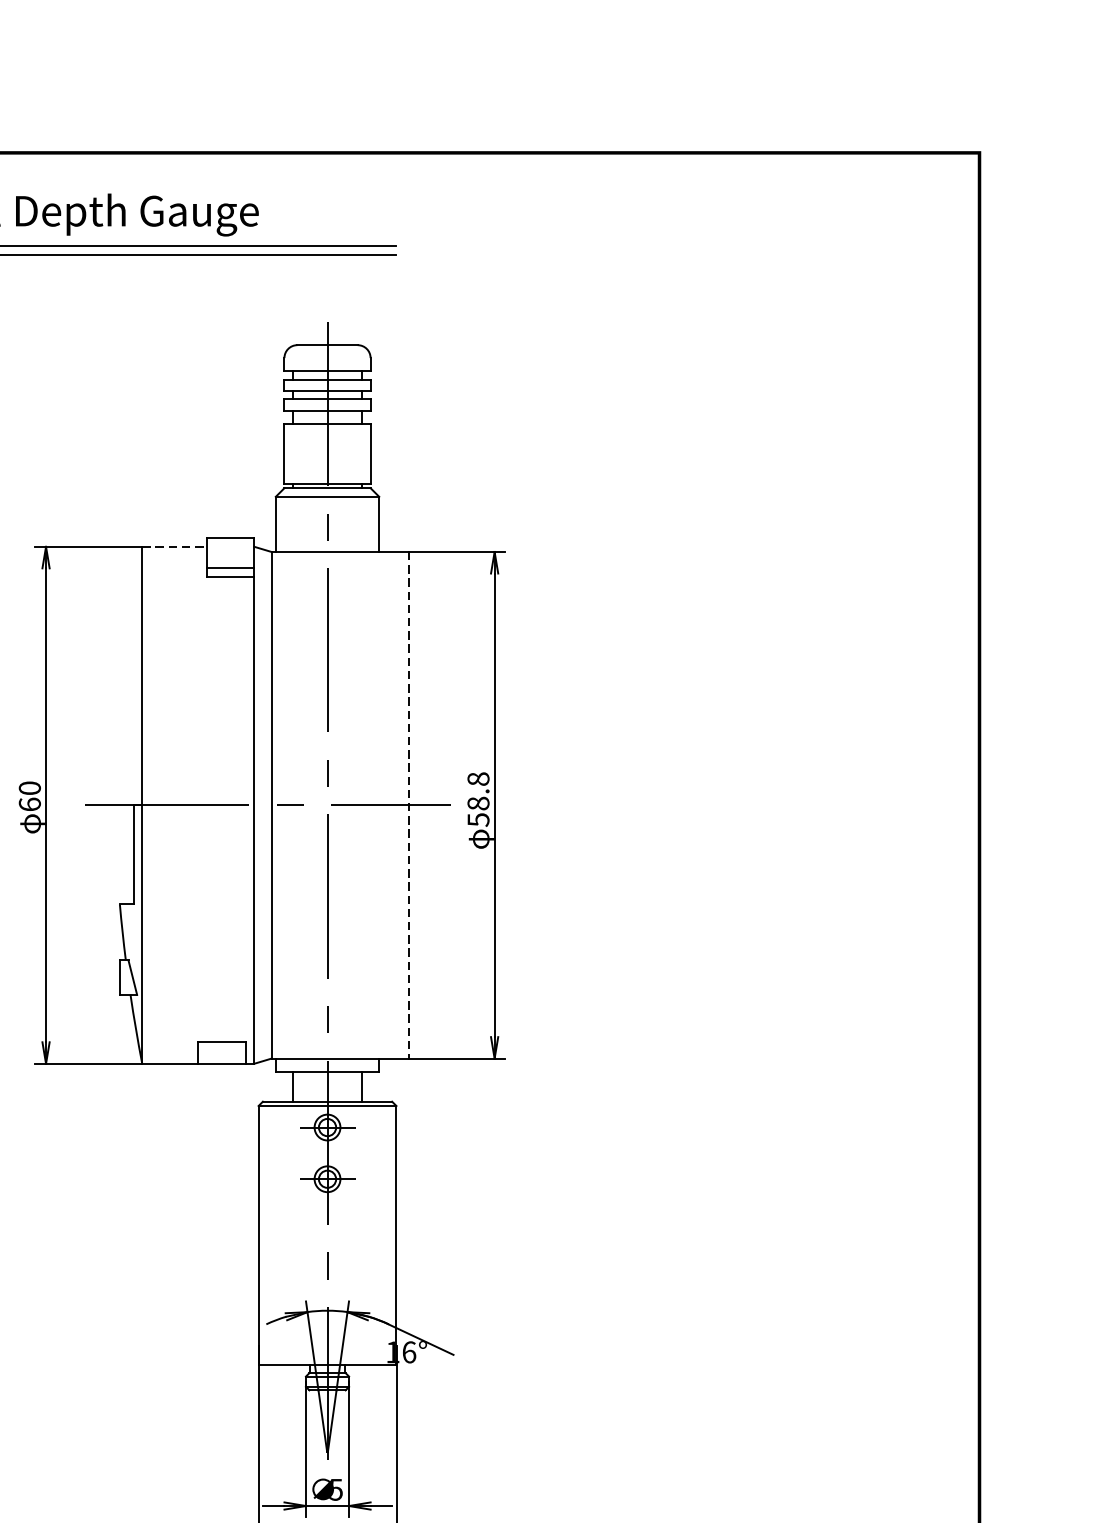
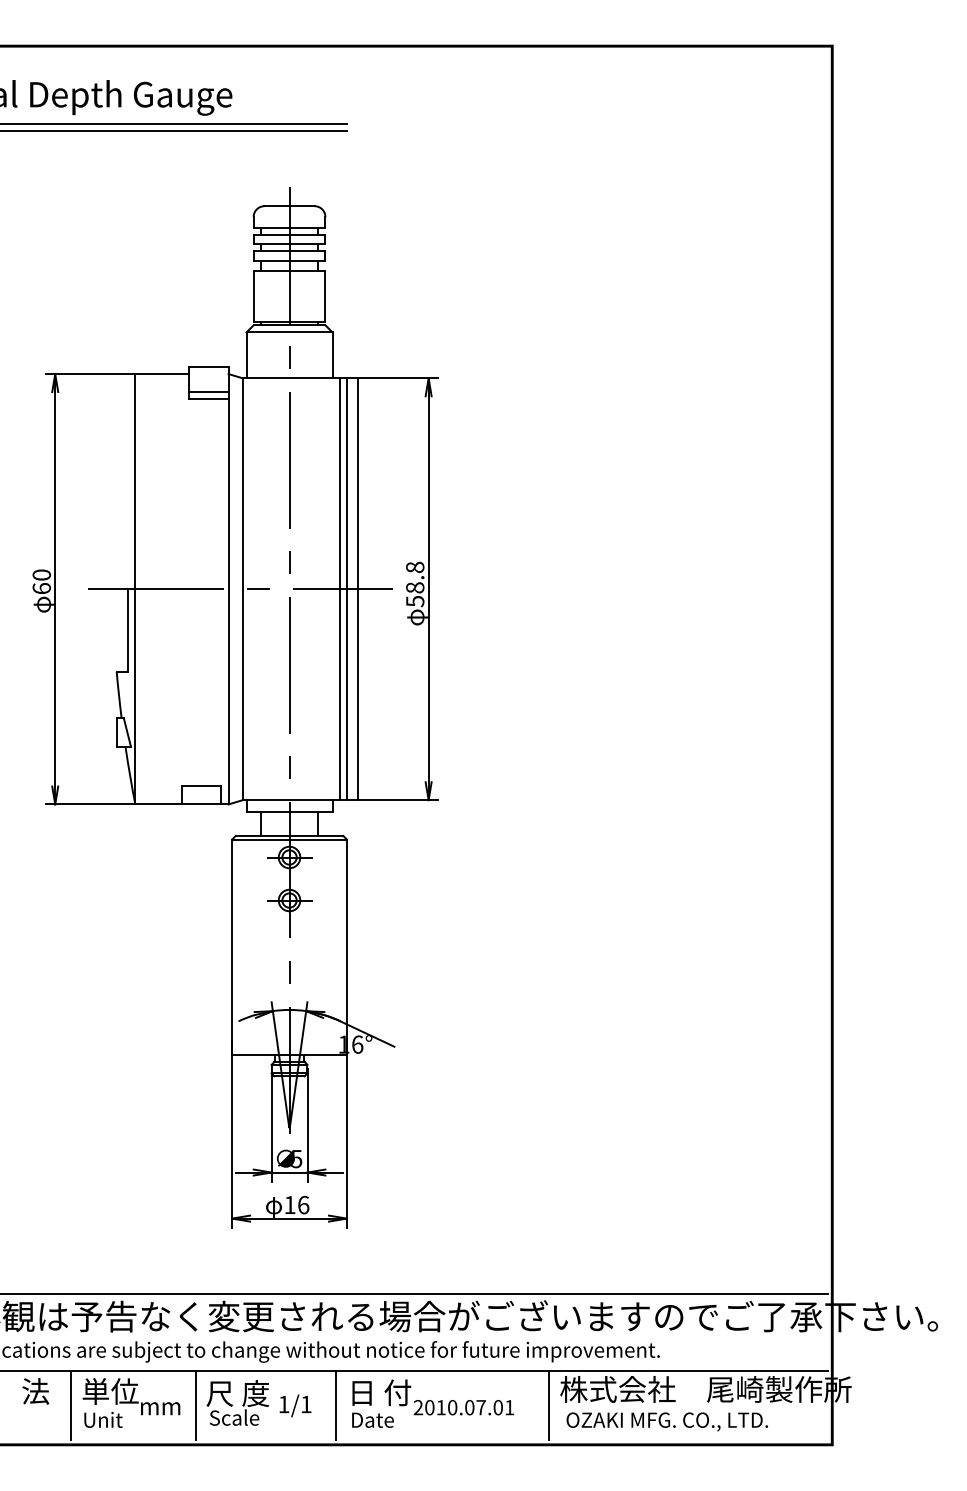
line: (174, 547) -> (162, 374), dashed -> solid
line: (387, 805) -> (339, 589), added
line: (395, 805) -> (346, 589), added
line: (409, 805) -> (357, 589), dashed -> solid

